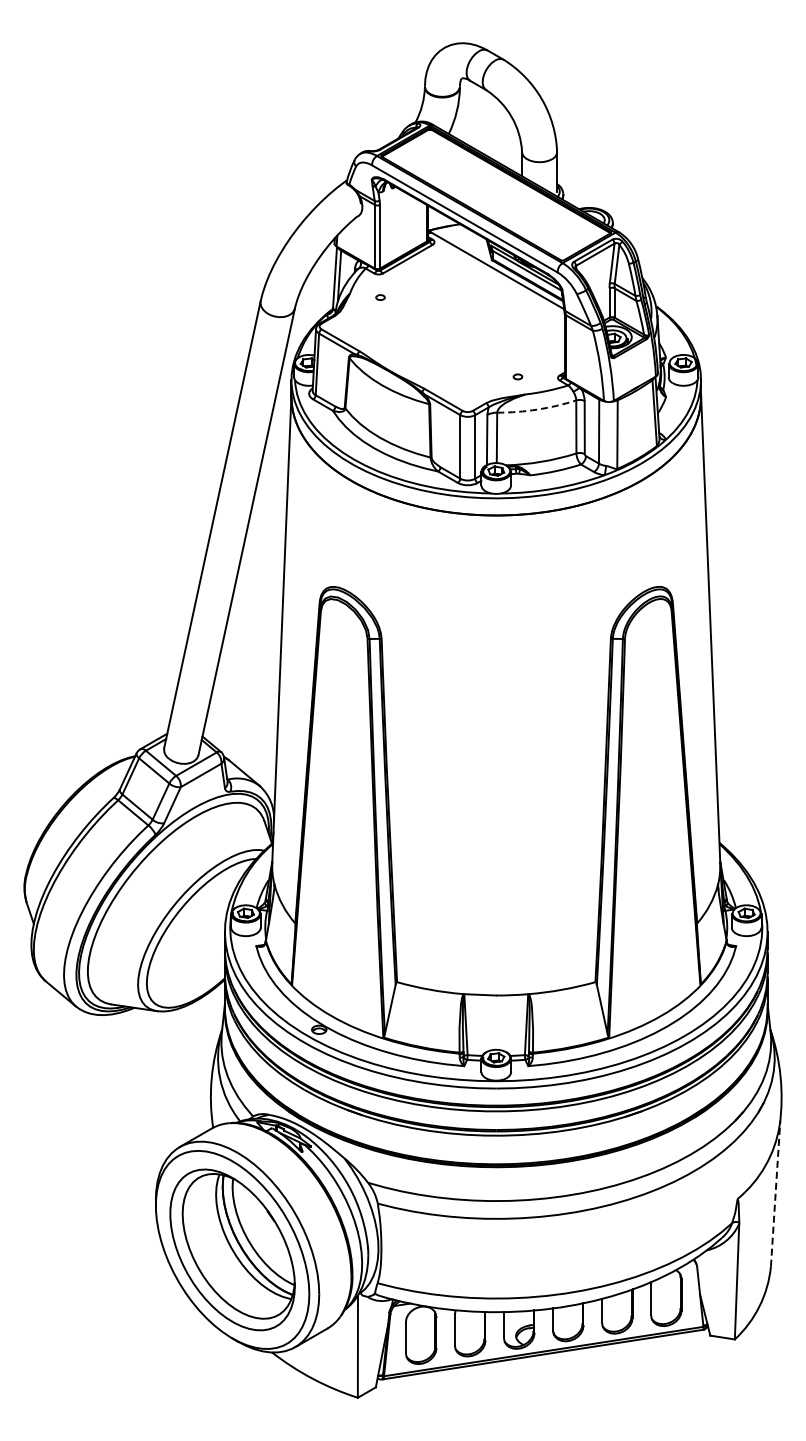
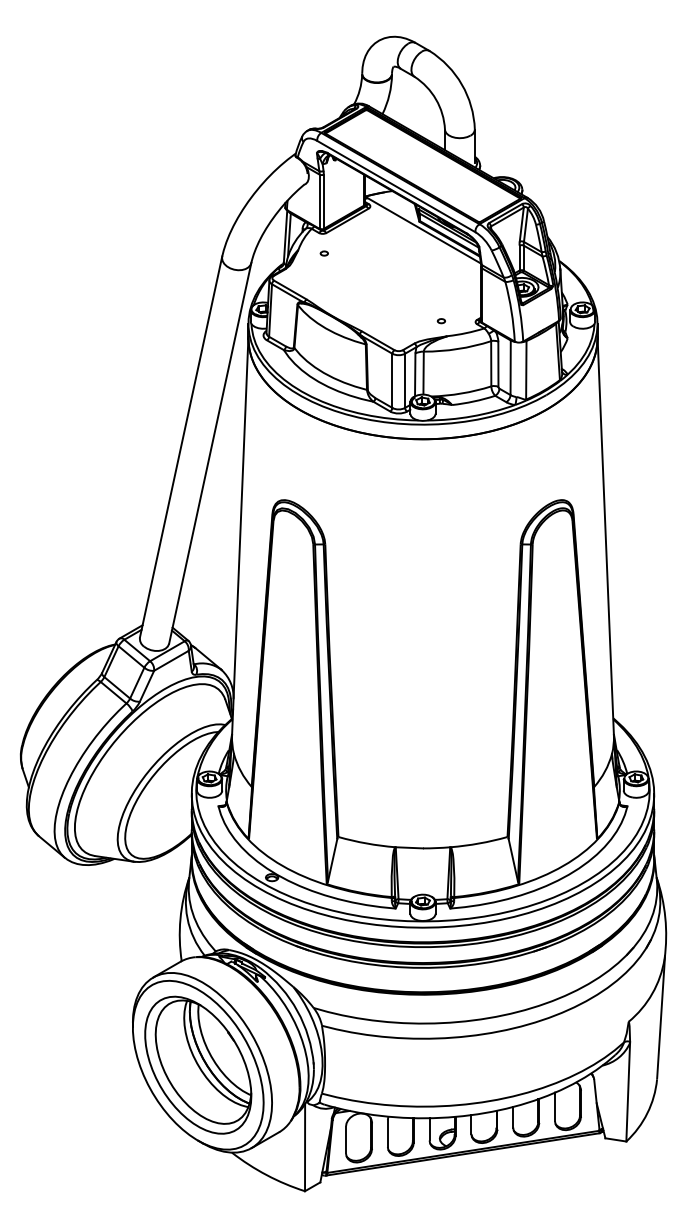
arc: (537, 409) -> (458, 348), dashed -> solid
line: (775, 1192) -> (660, 1016), dashed -> solid

